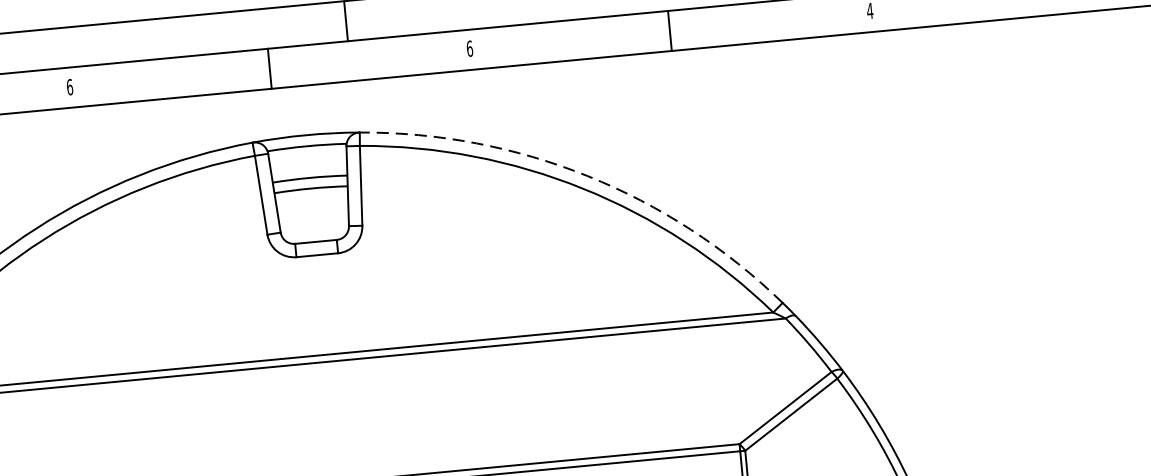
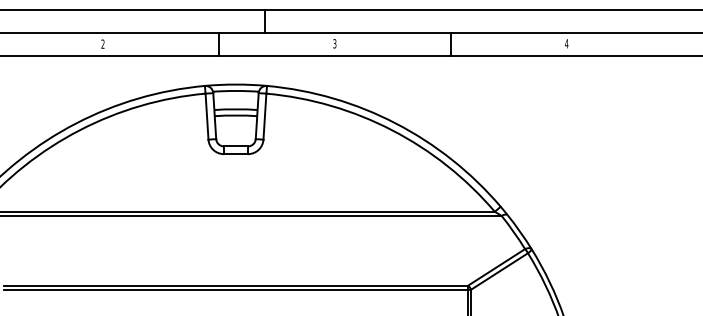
text: (469, 48) -> (334, 43), 6 -> 3
text: (68, 86) -> (102, 43), 6 -> 2
arc: (587, 176) -> (395, 123), dashed -> solid

